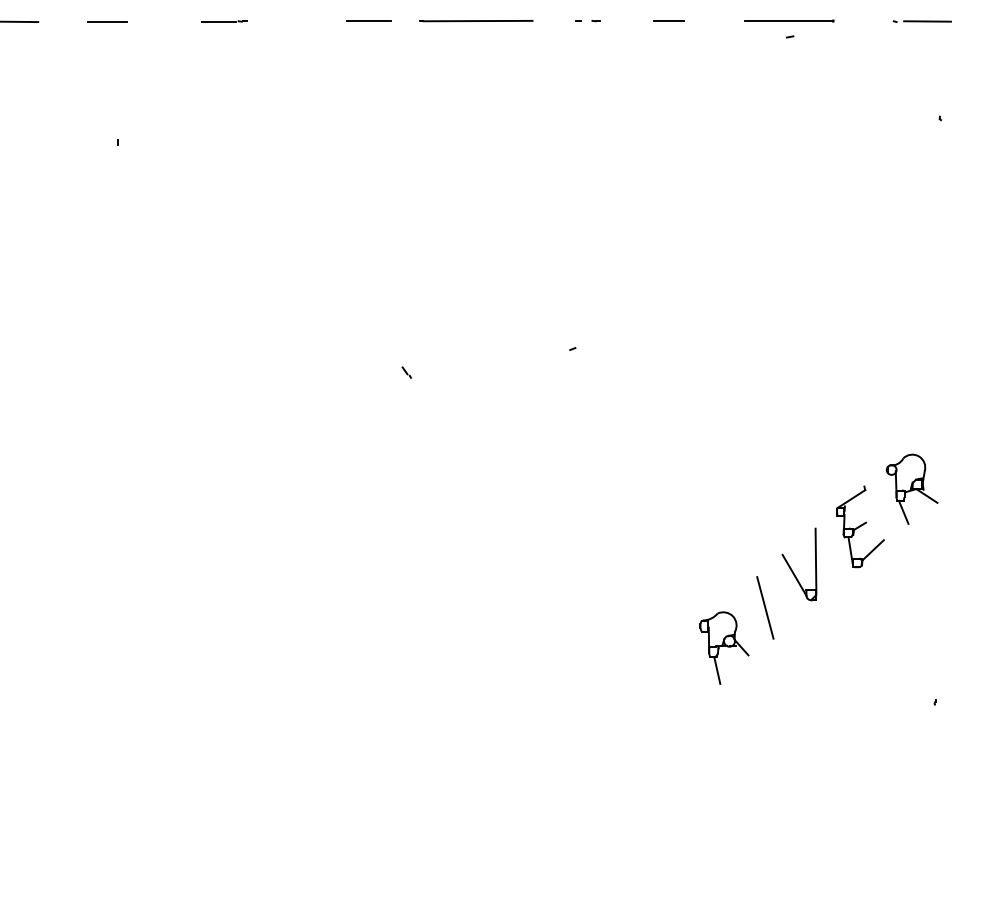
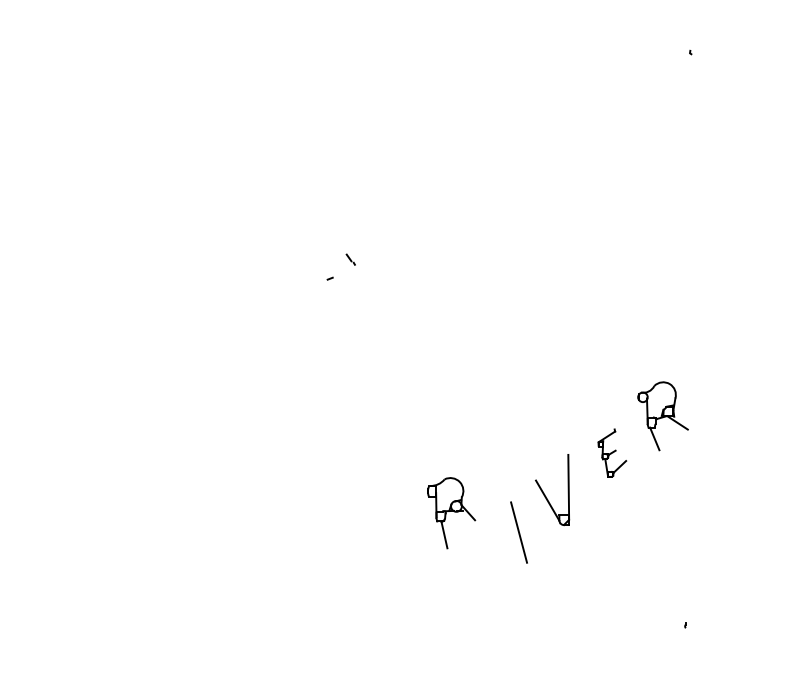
part: (406, 372) -> (350, 259), moved
part: (860, 526) -> (612, 452), size x0.6
part: (724, 647) -> (451, 512), moved

